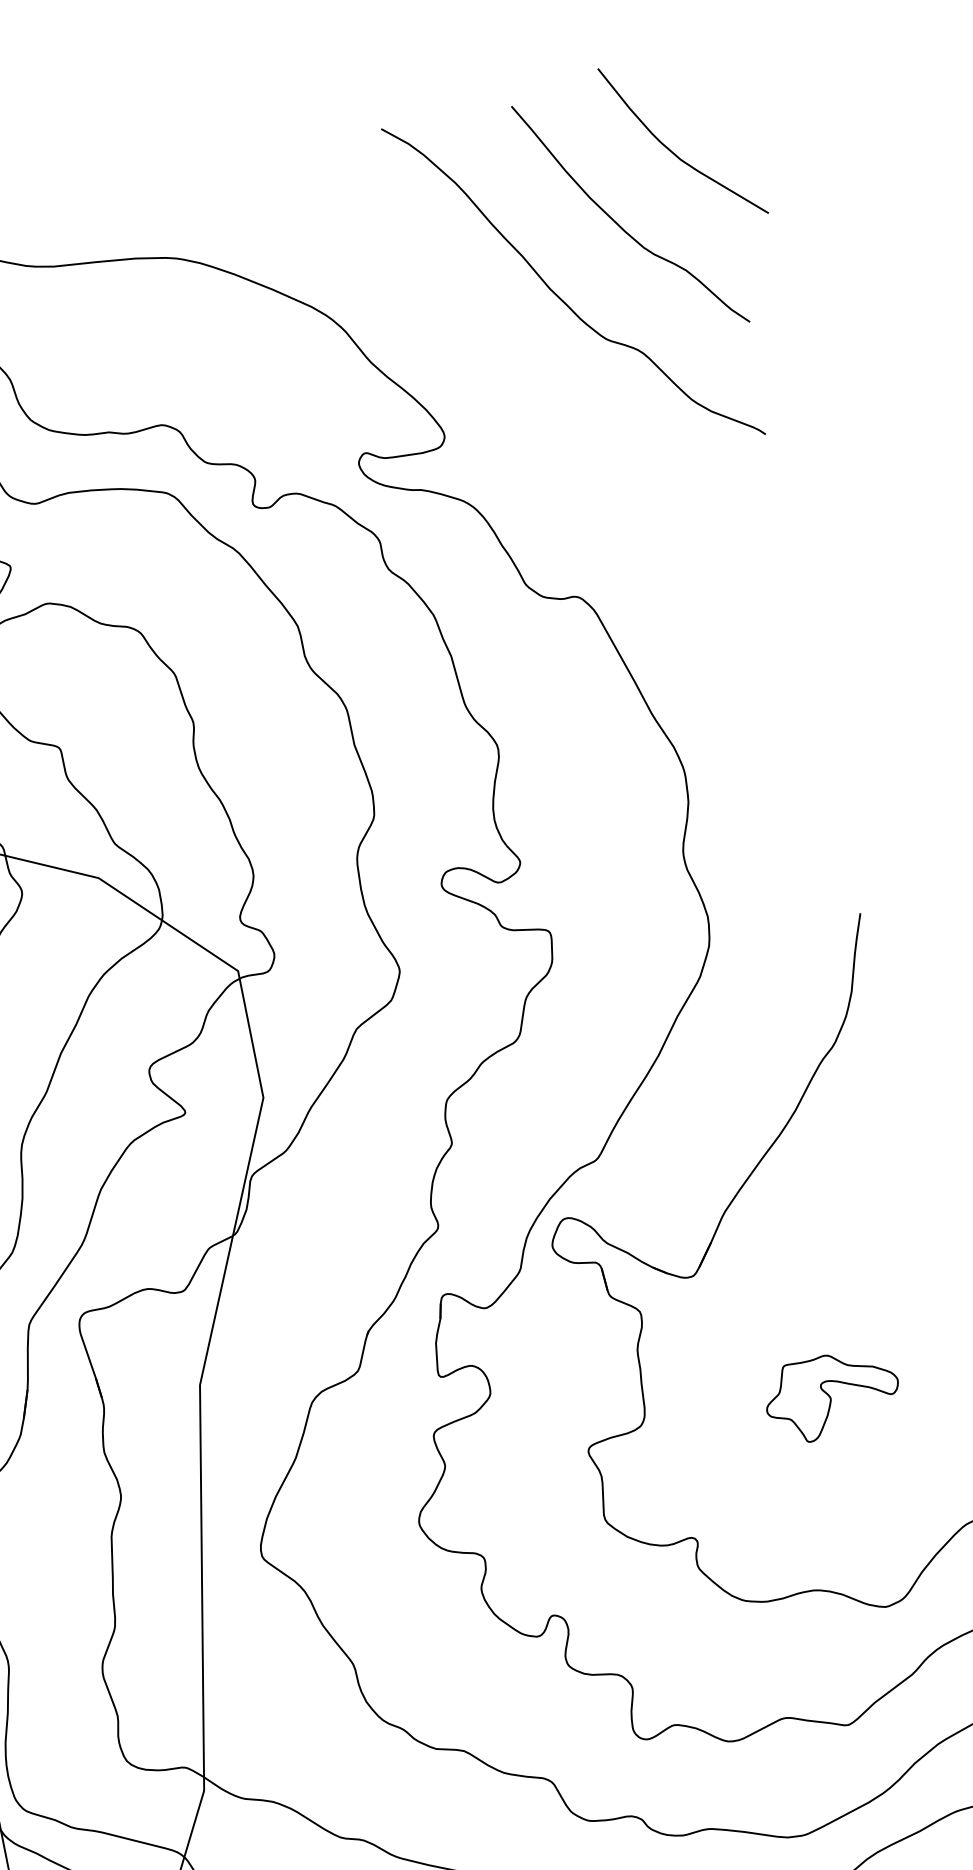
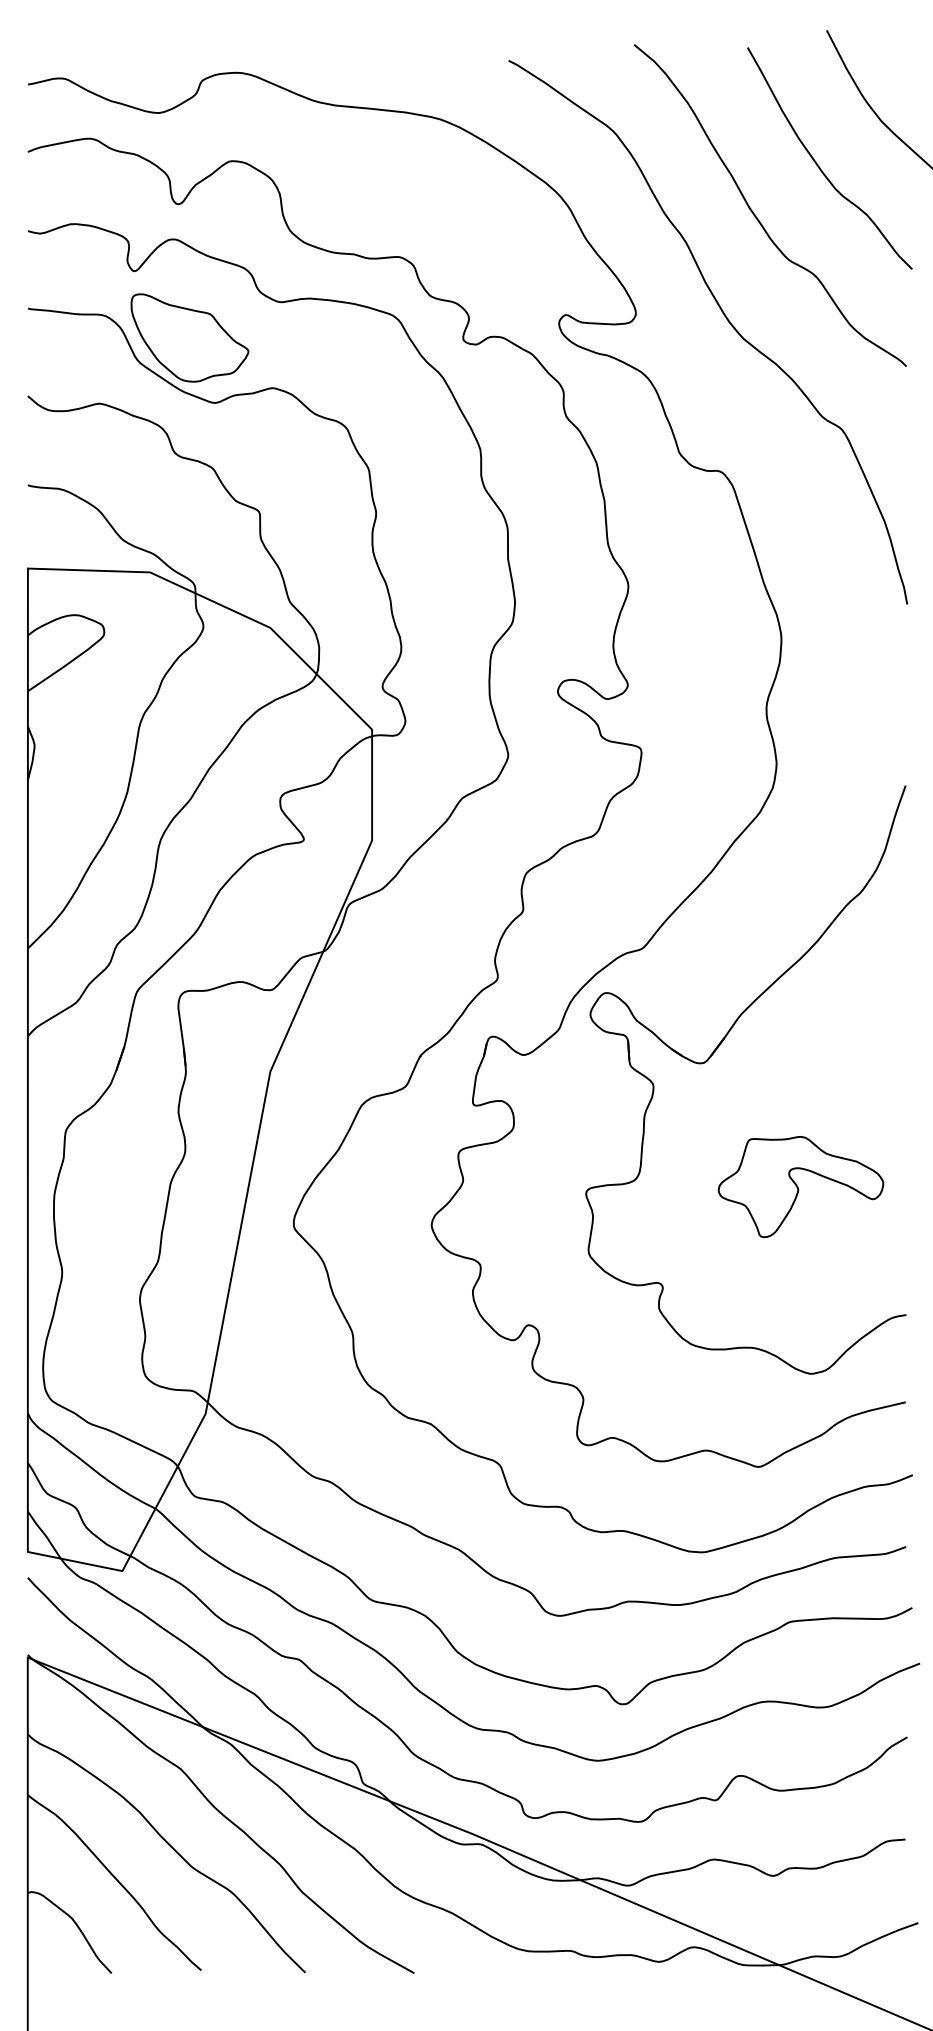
curve: (547, 420) -> (725, 318), added
part: (831, 1396) -> (800, 1187), size x1.43

